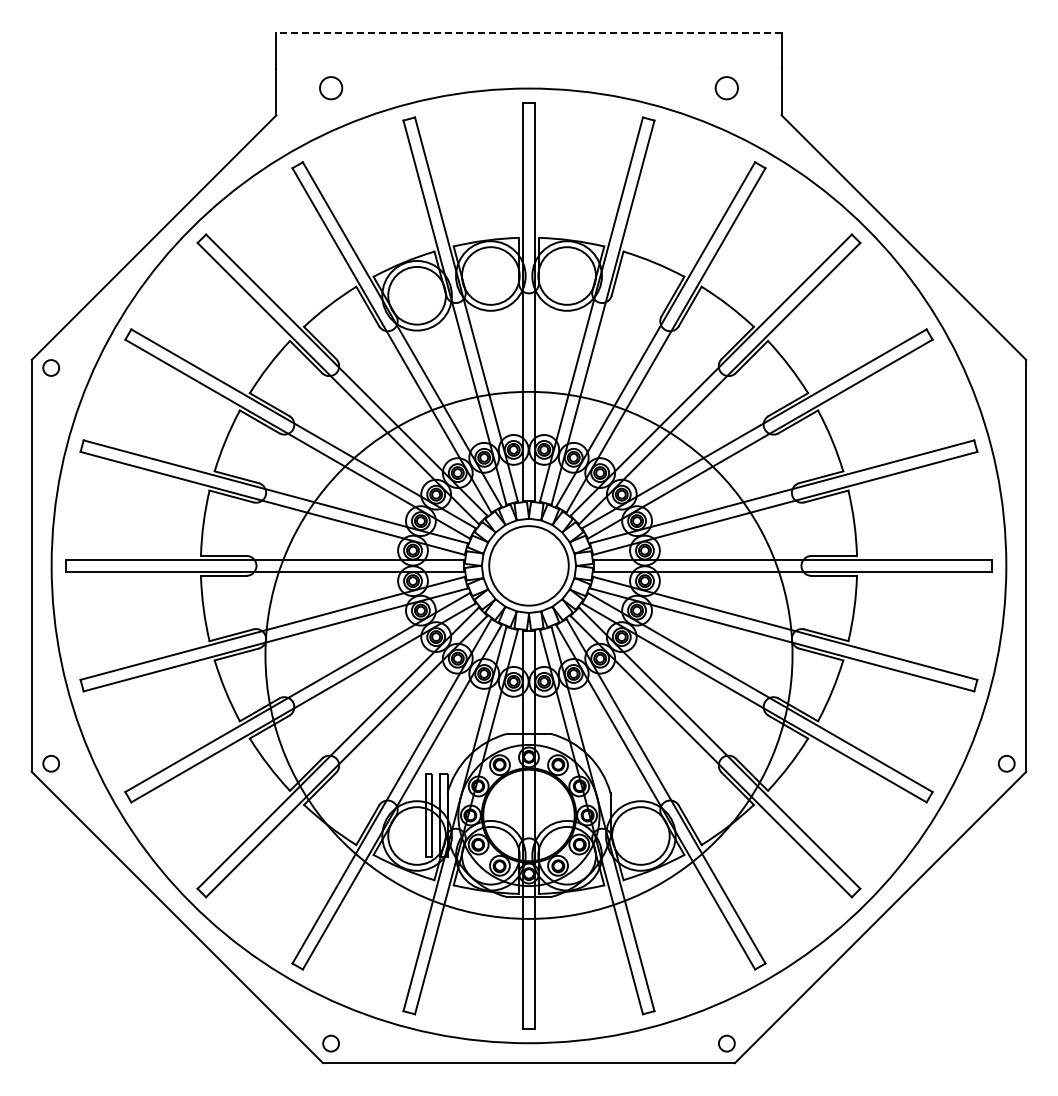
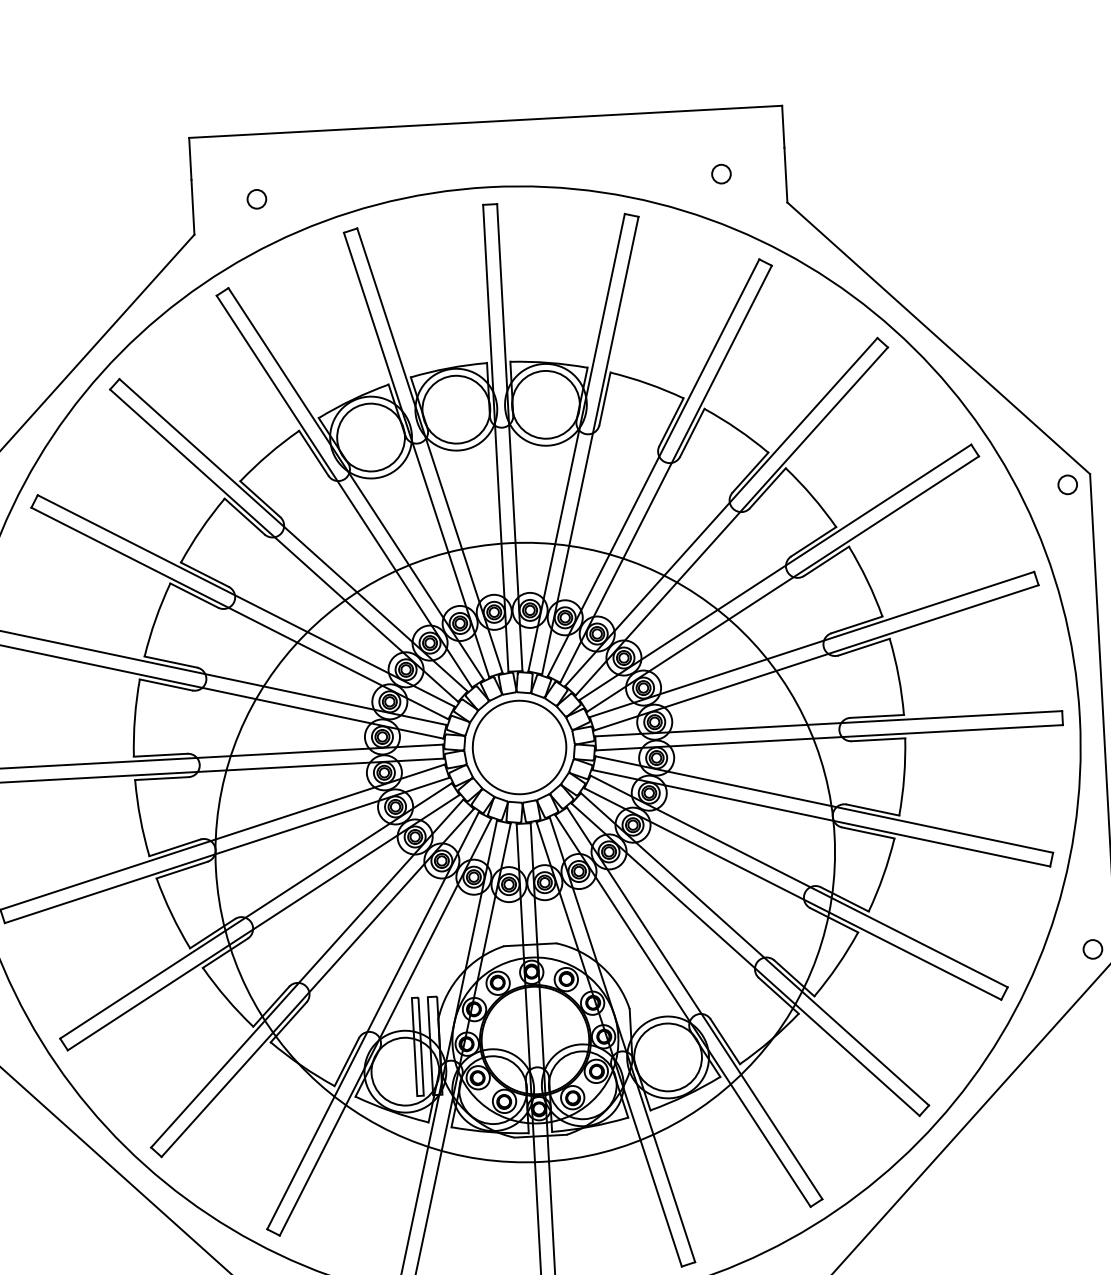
line: (528, 32) -> (485, 121), dashed -> solid
circle: (330, 87) -> (256, 198), size x0.71
circle: (726, 87) -> (720, 173), size x0.71
circle: (1006, 367) -> (1067, 484), added

